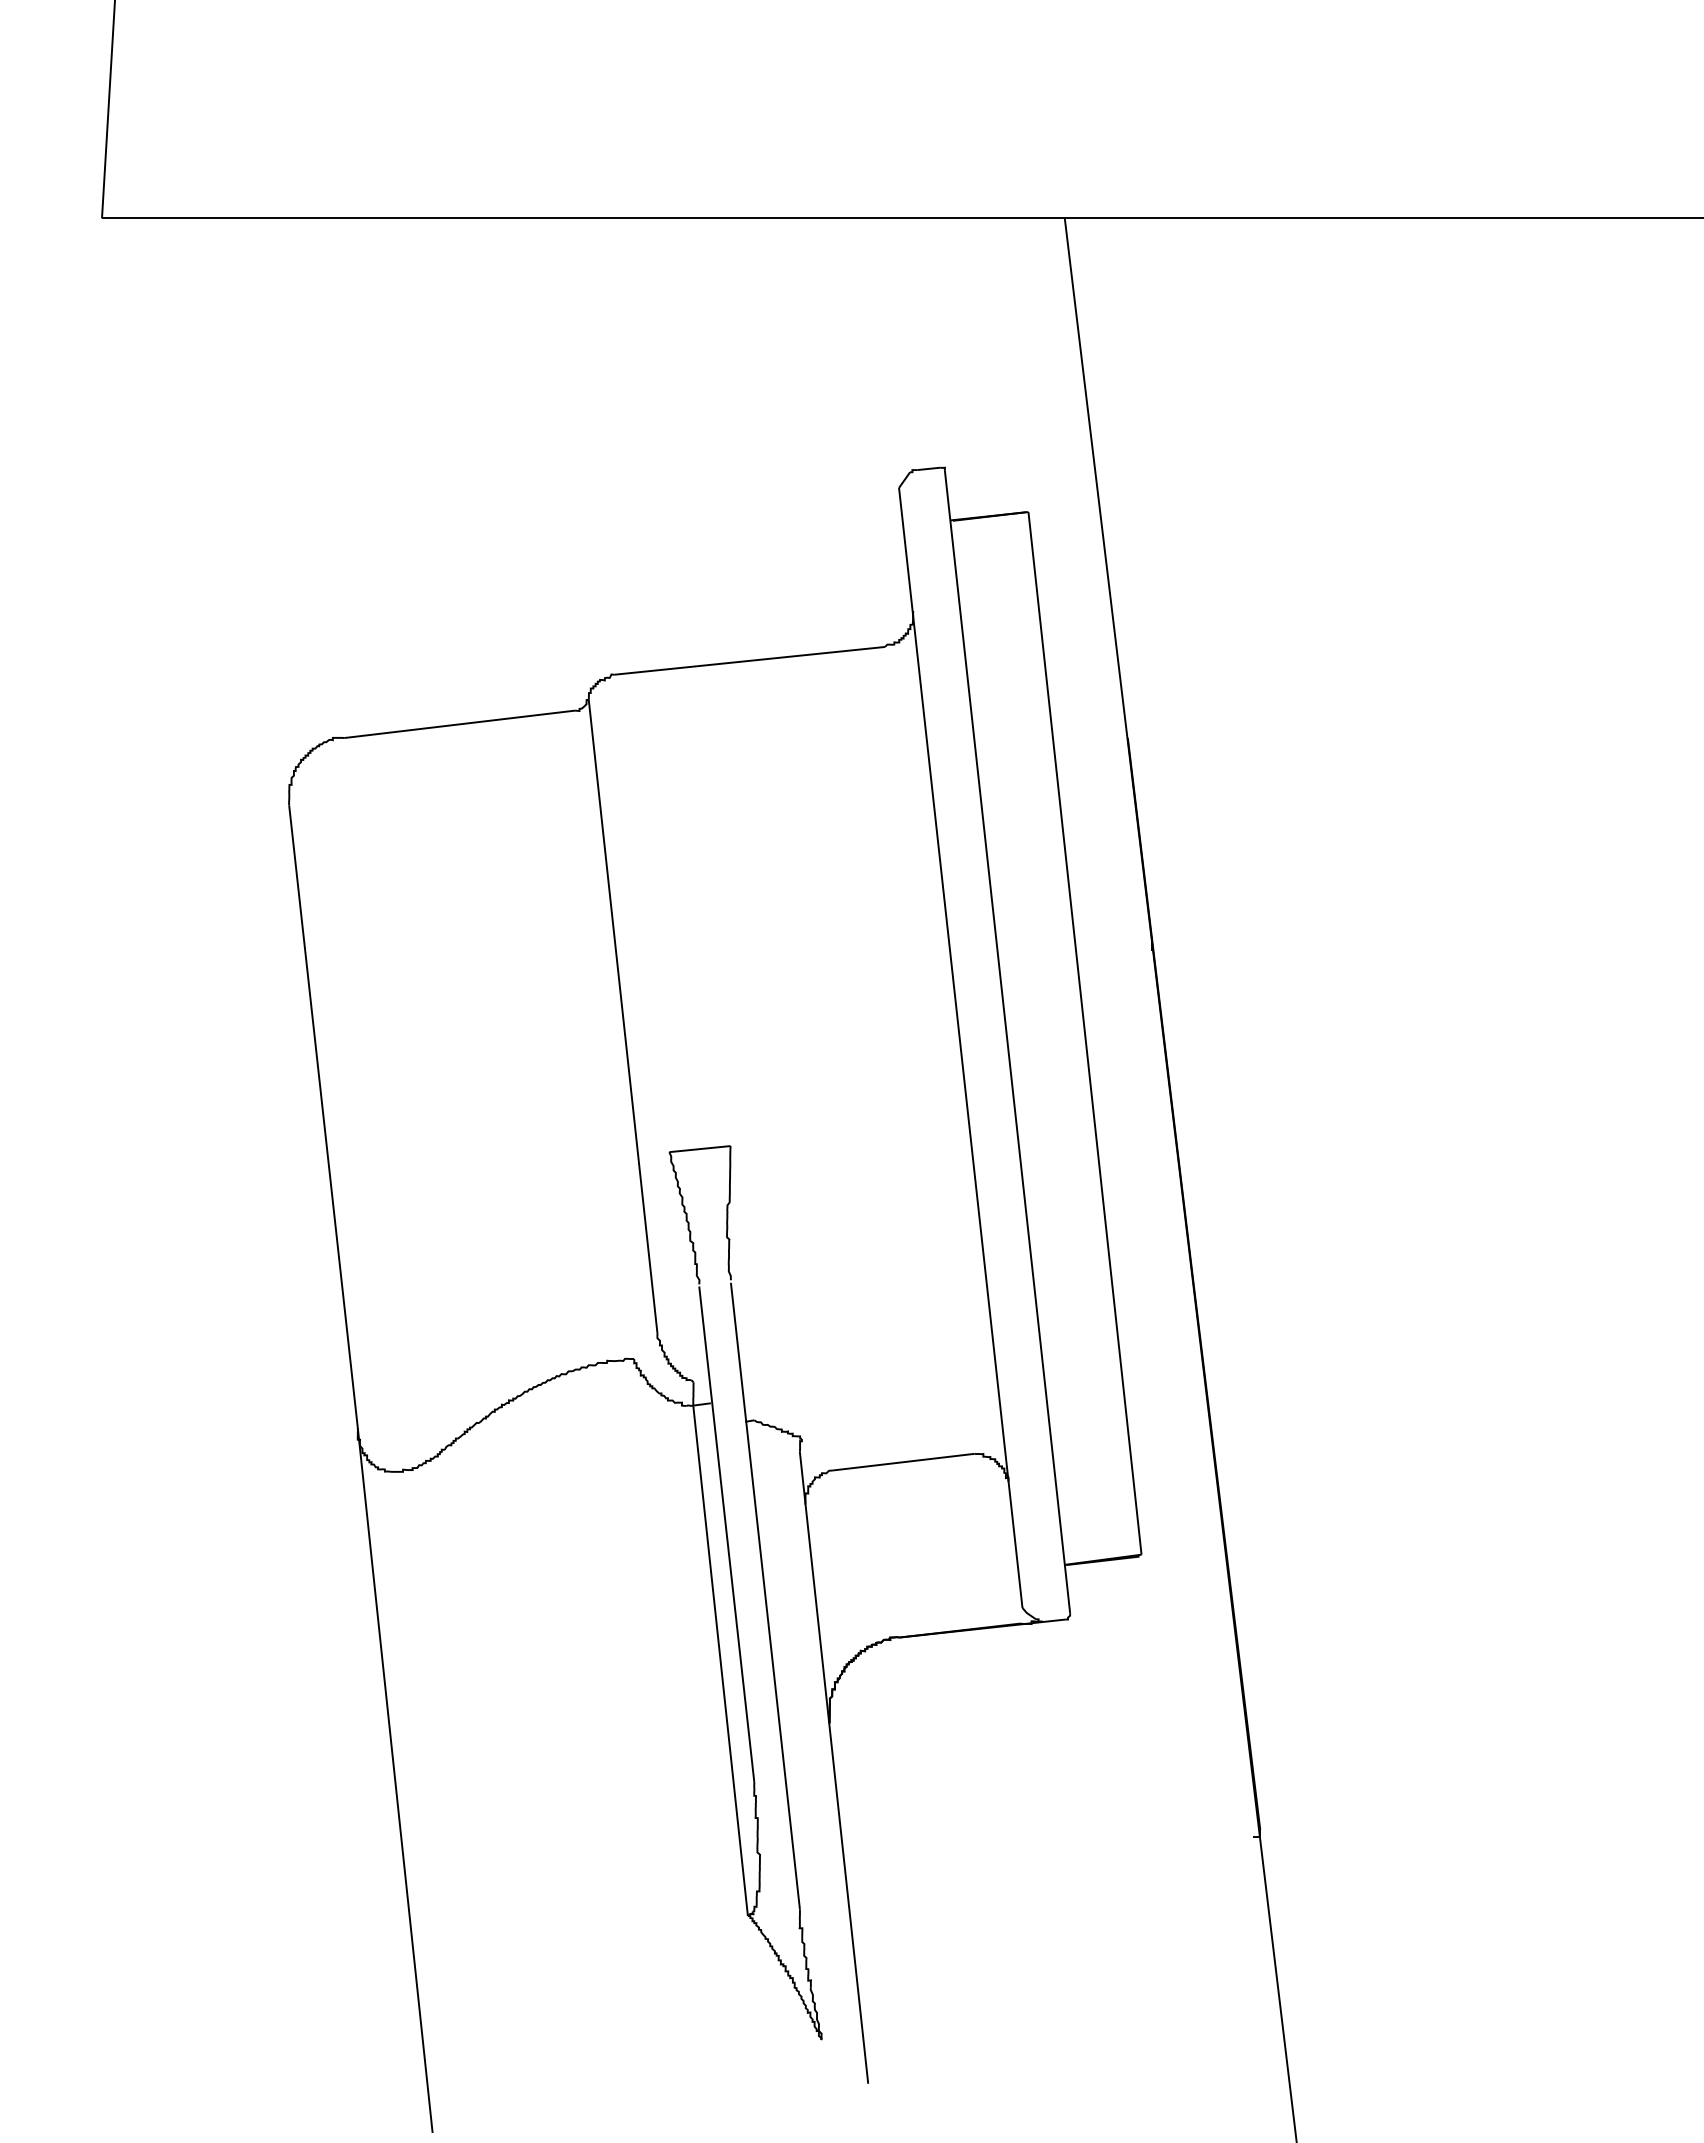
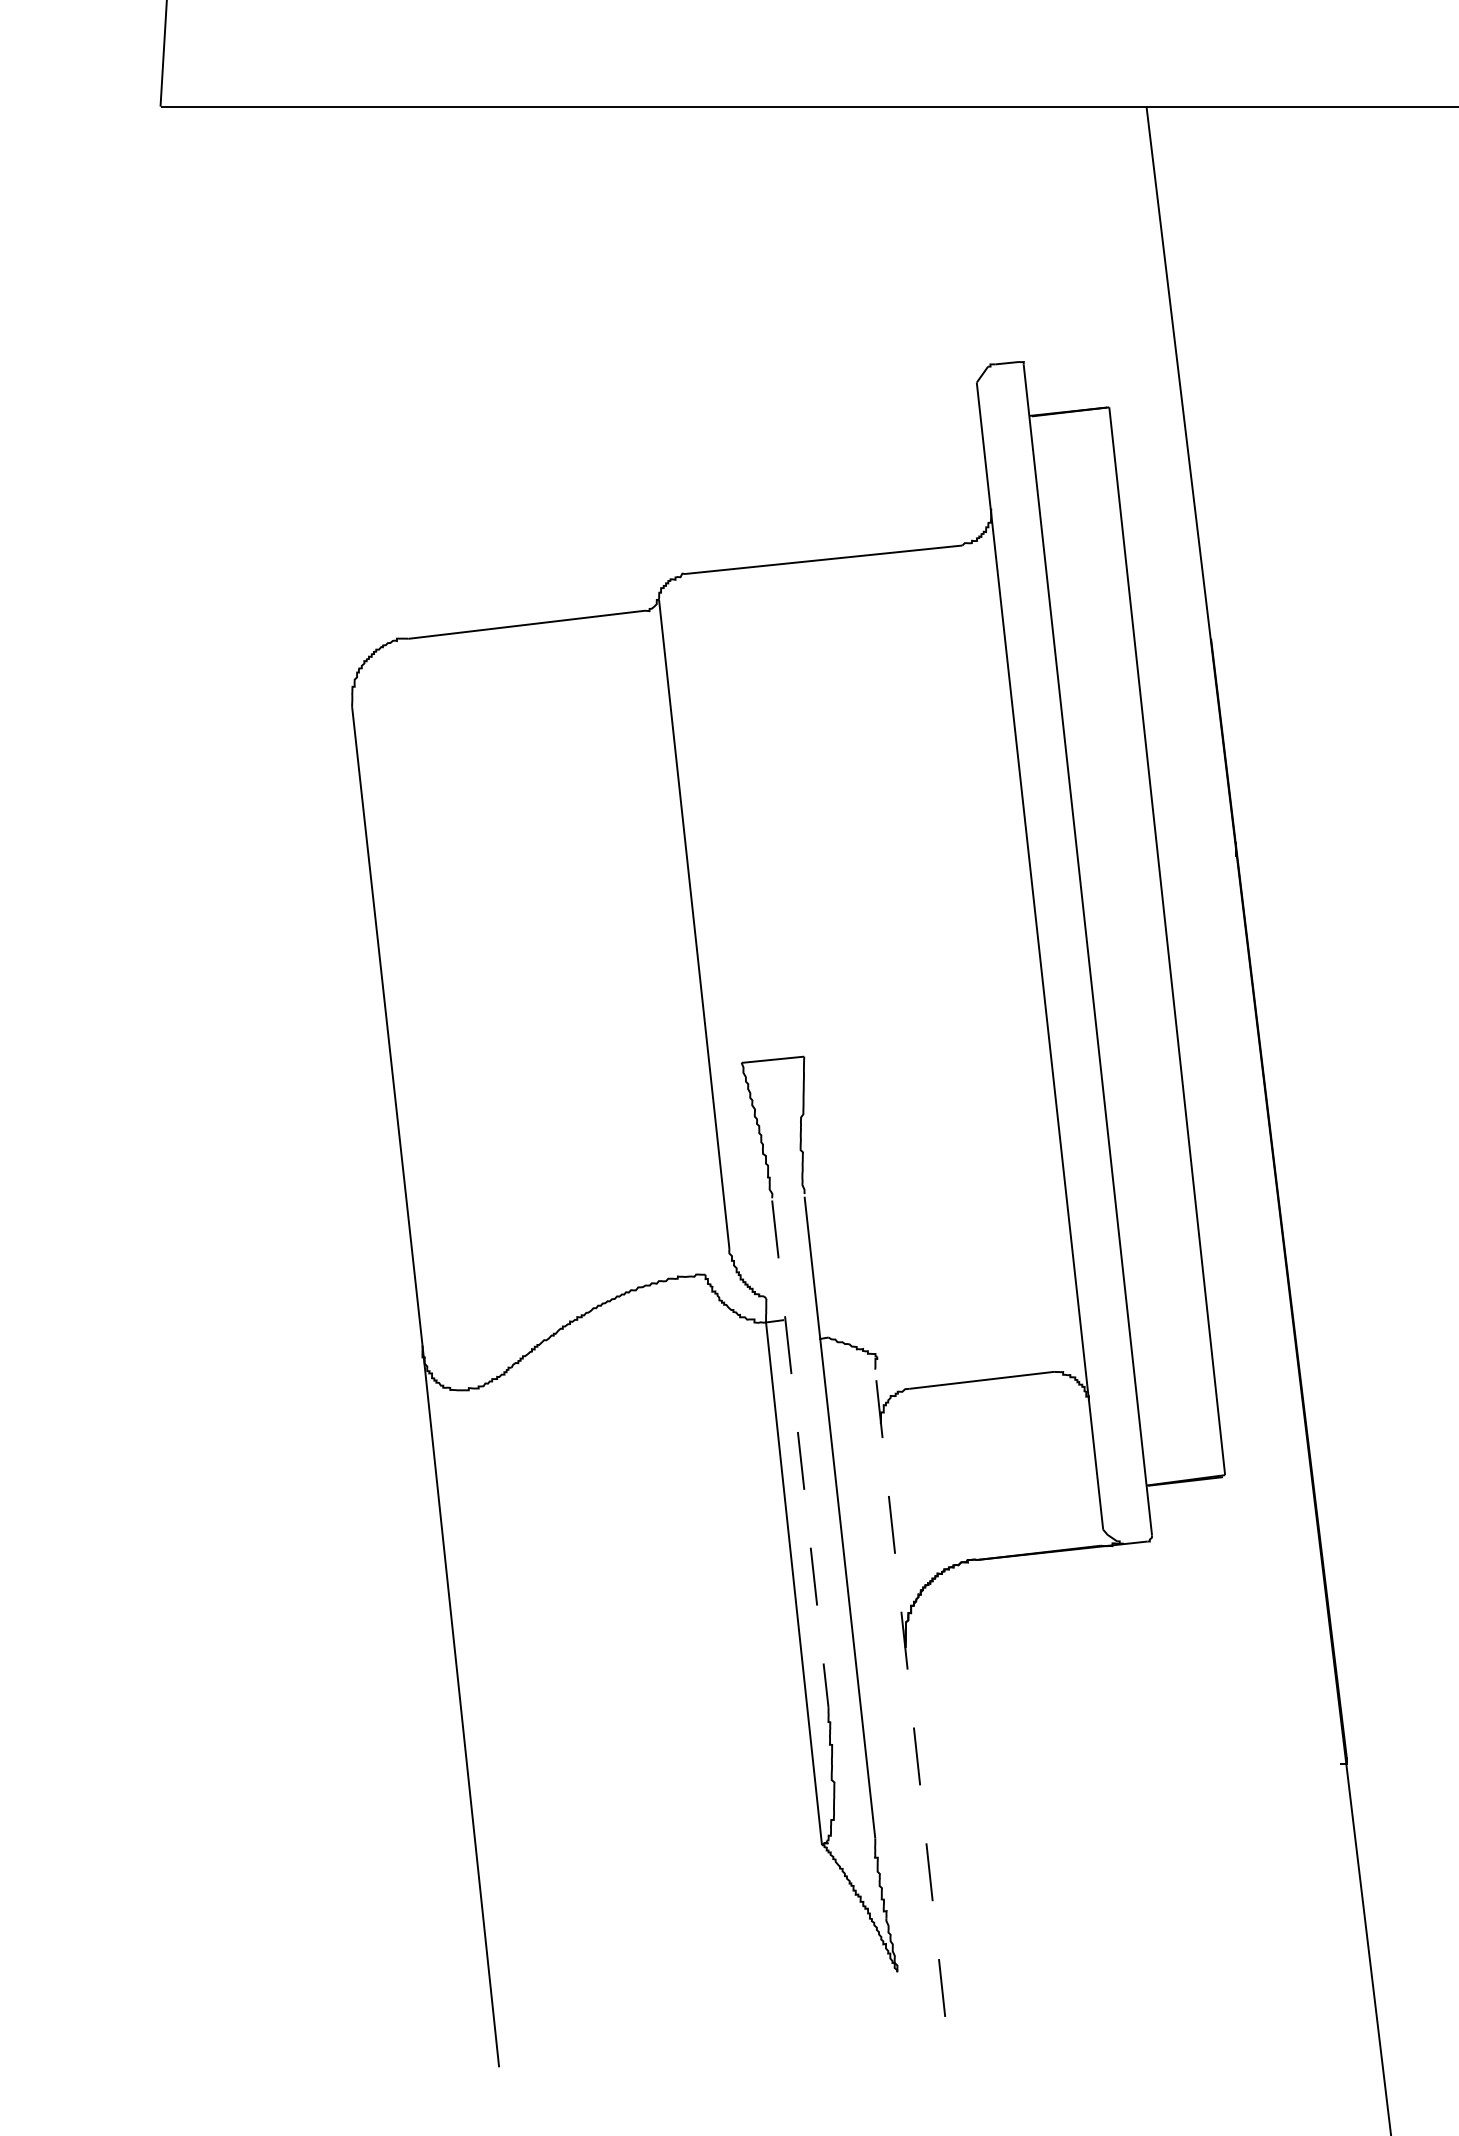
line: (726, 1534) -> (800, 1454), solid -> dashed
line: (834, 1767) -> (910, 1693), solid -> dashed

